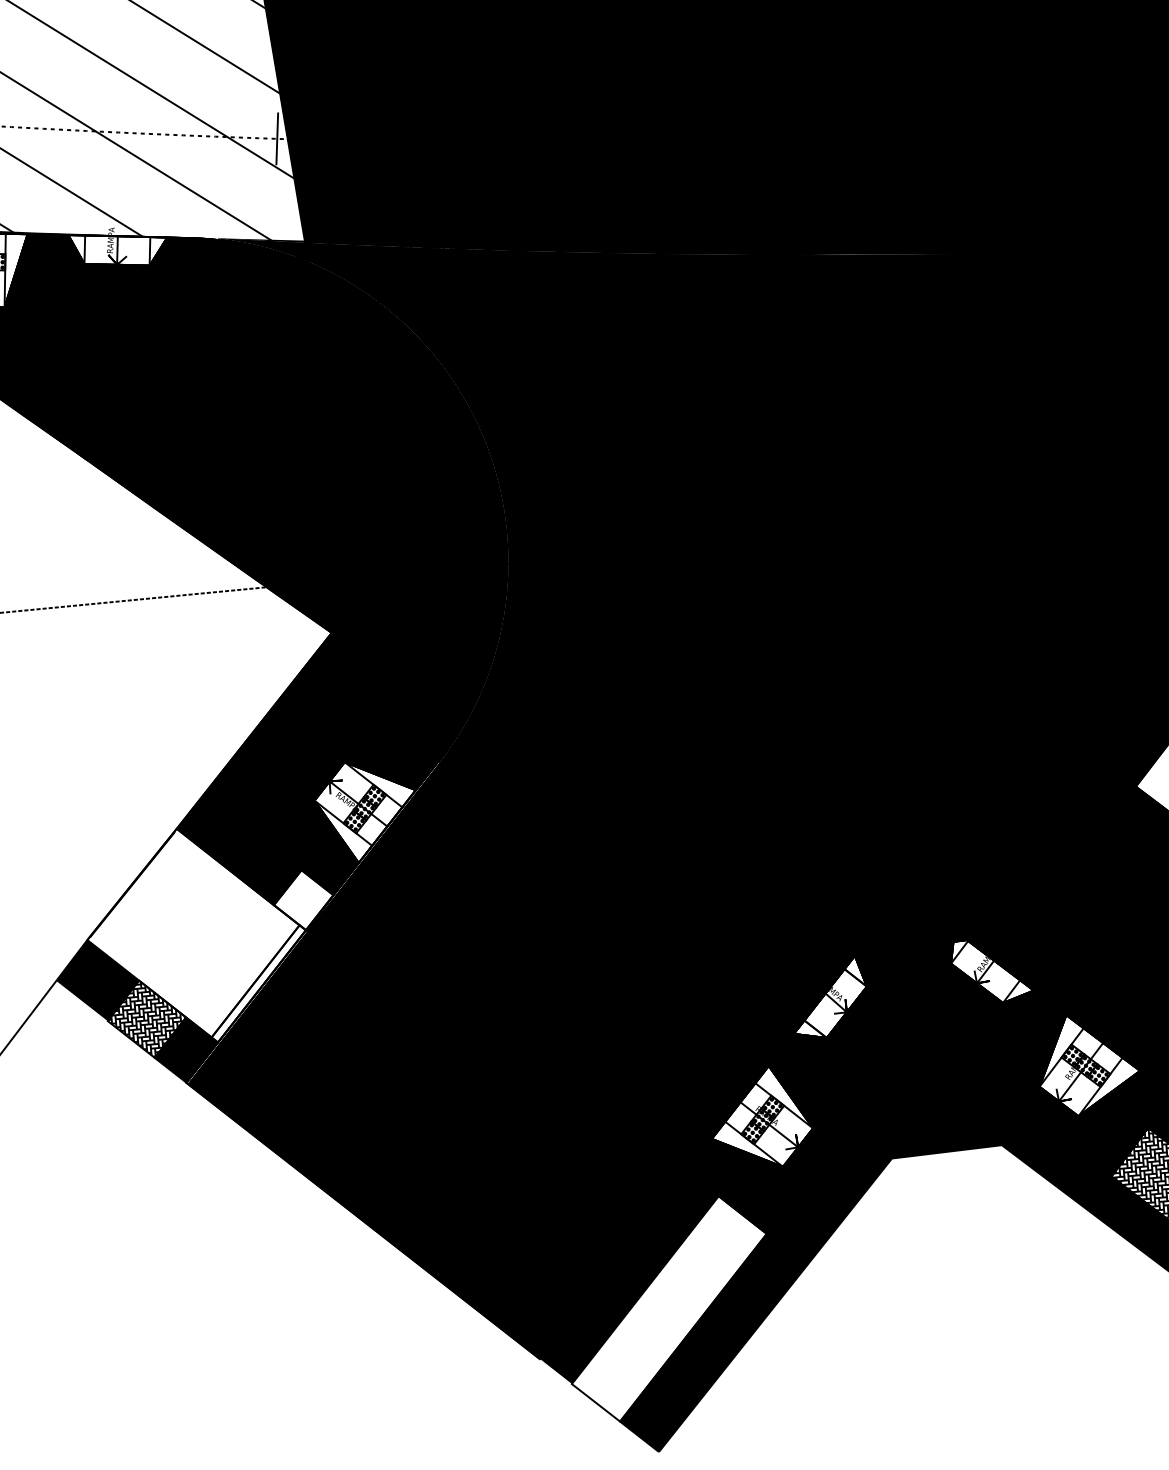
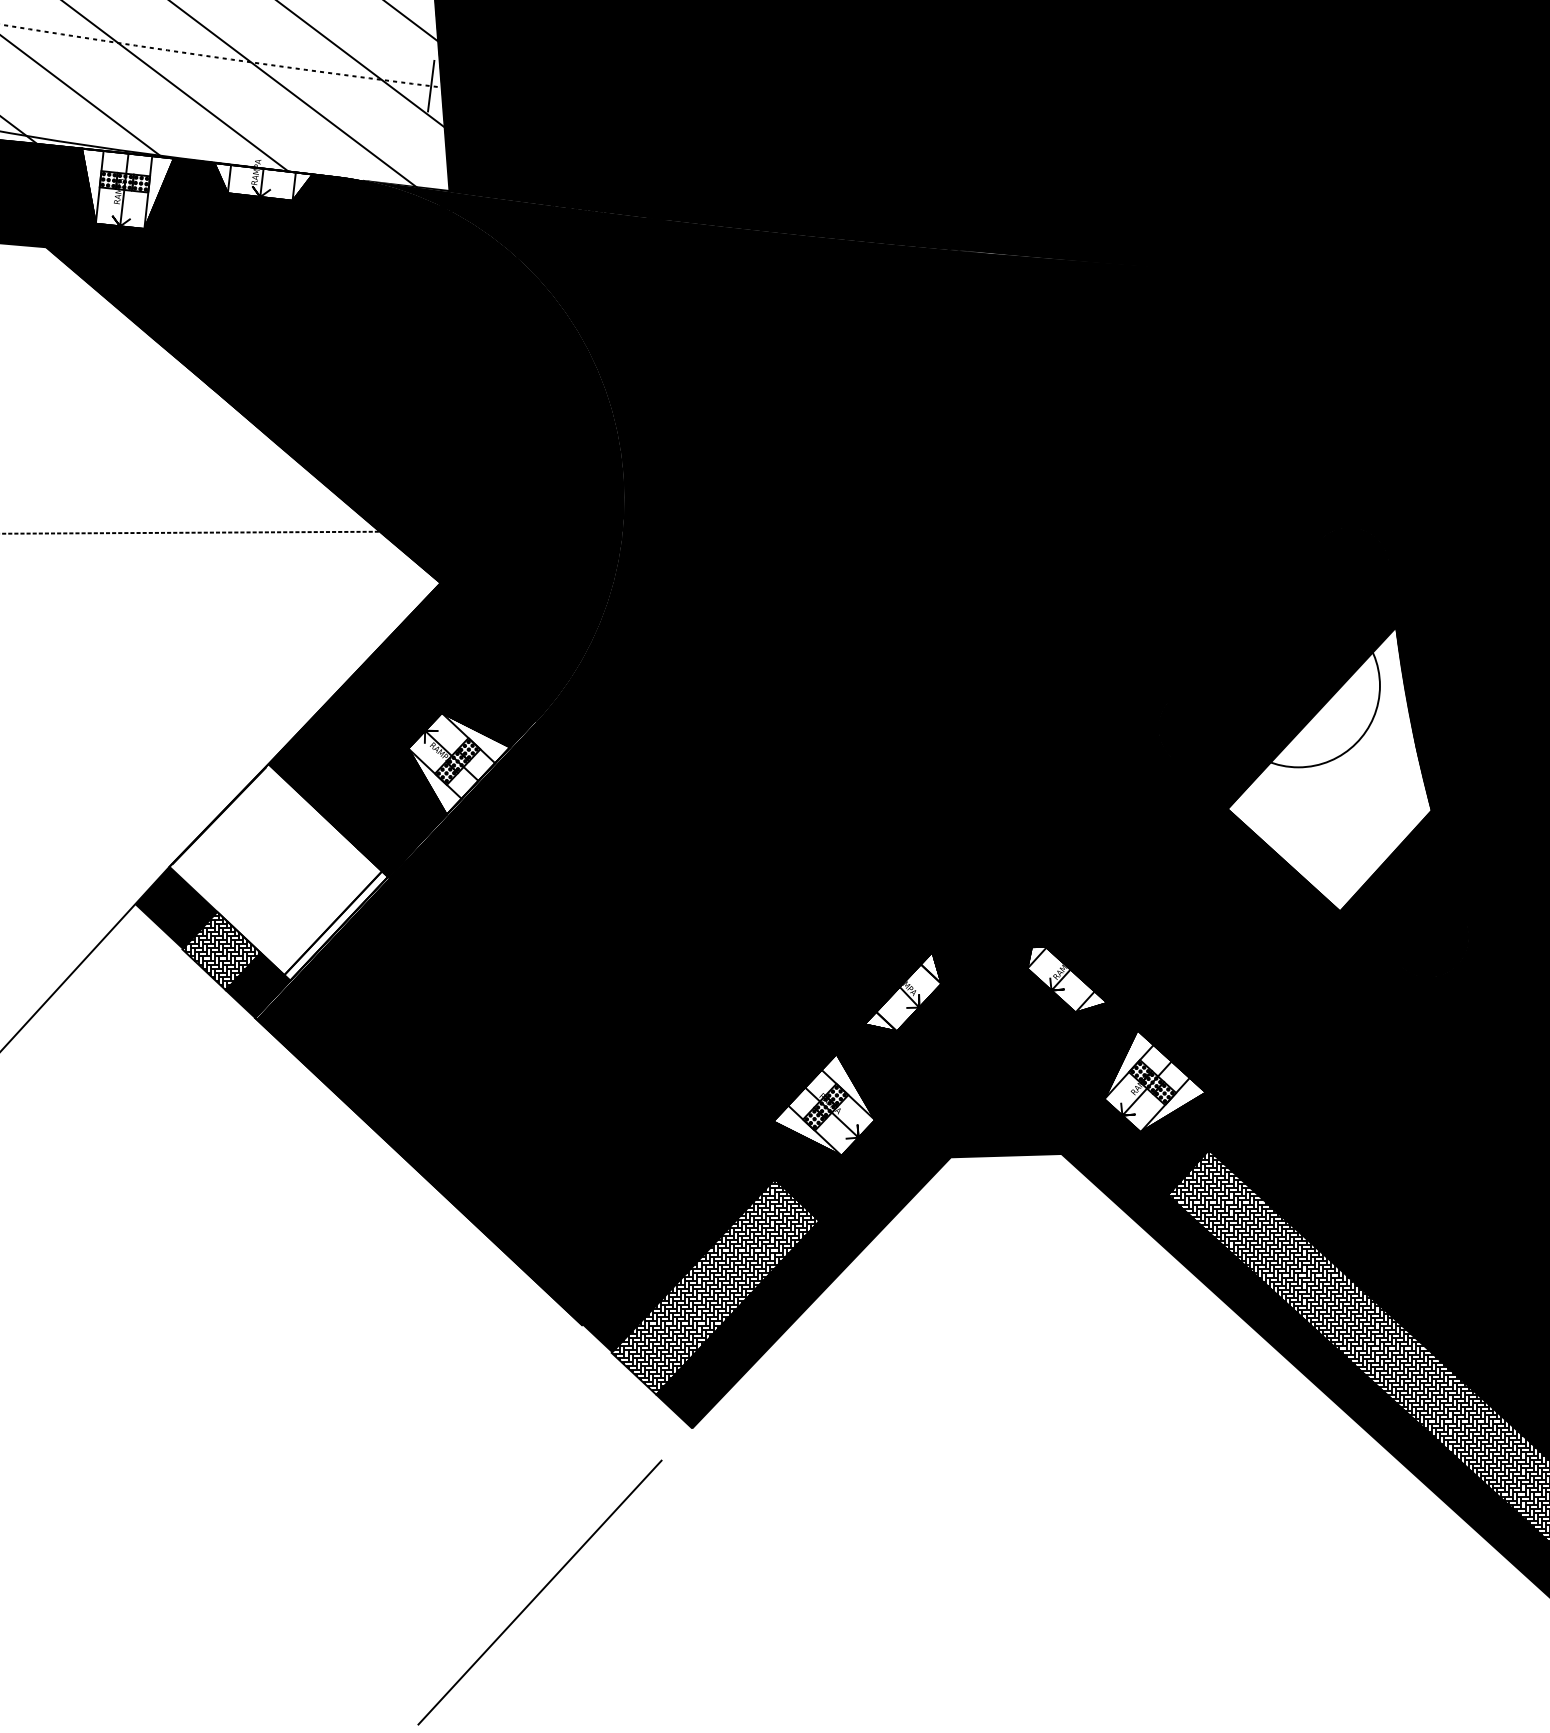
fill: (303, 899) -> (388, 846), added
hatch: (669, 1308) -> (715, 1286), added

